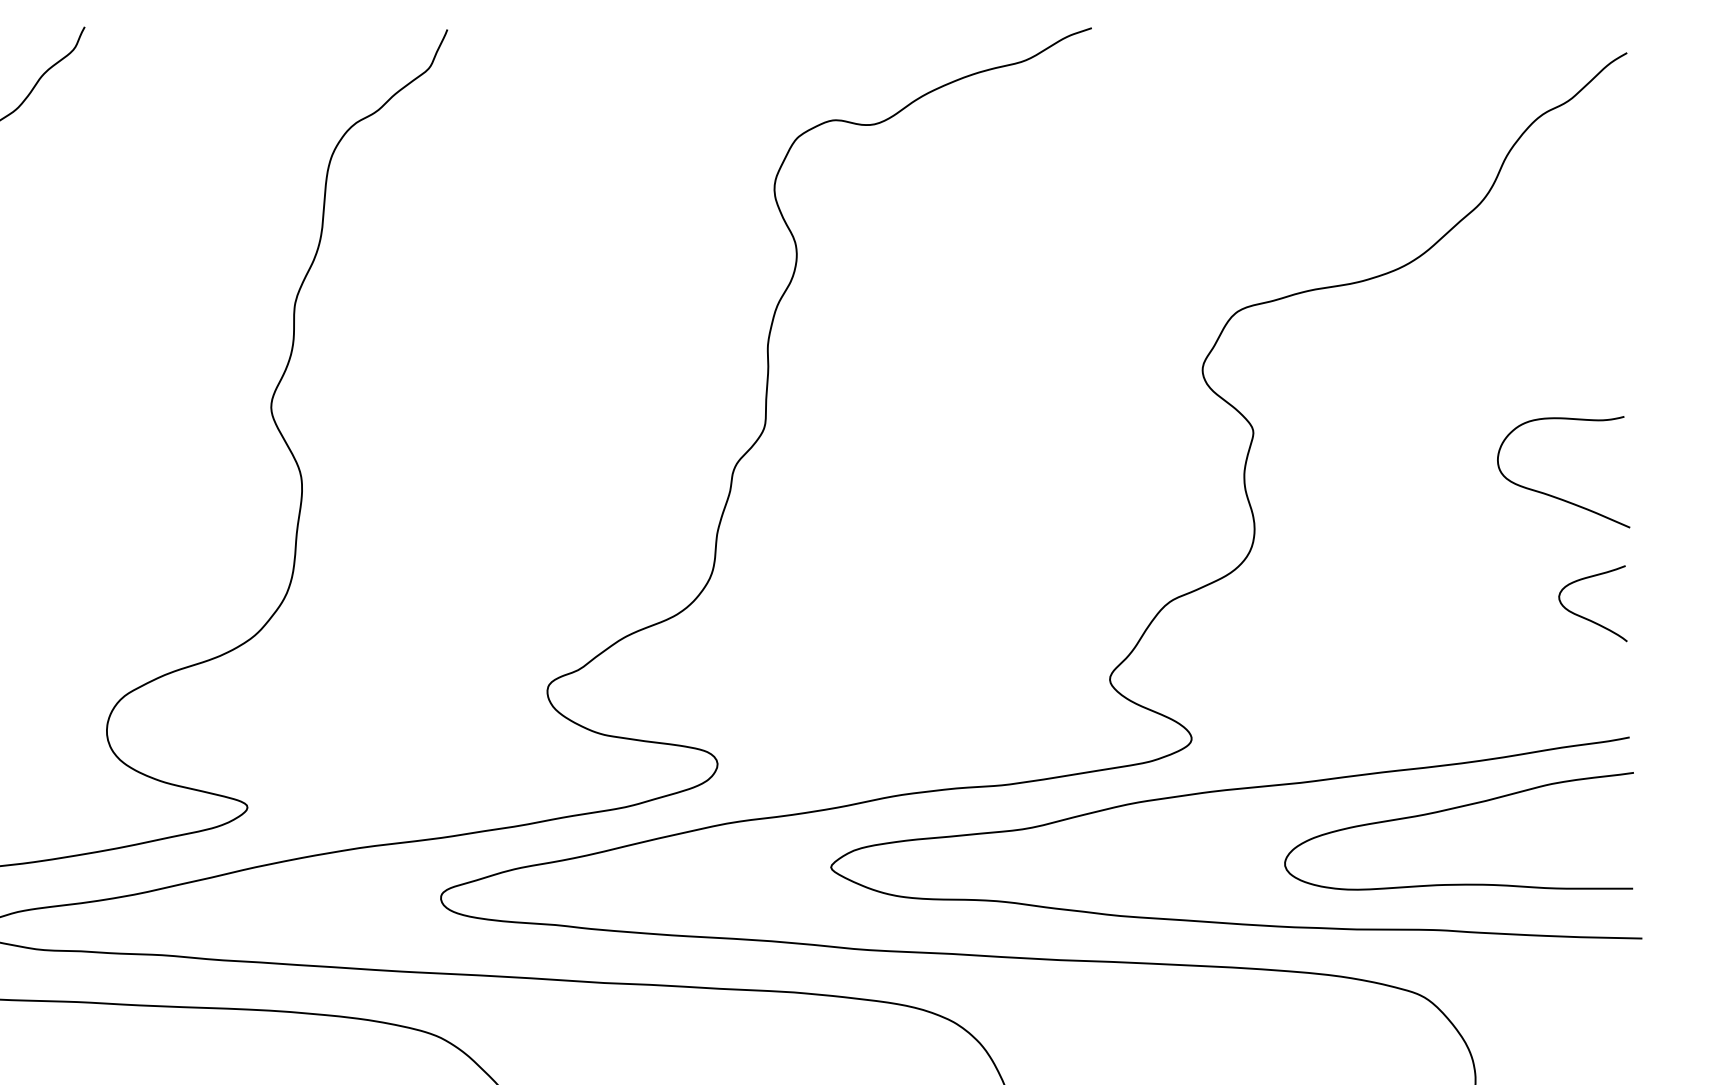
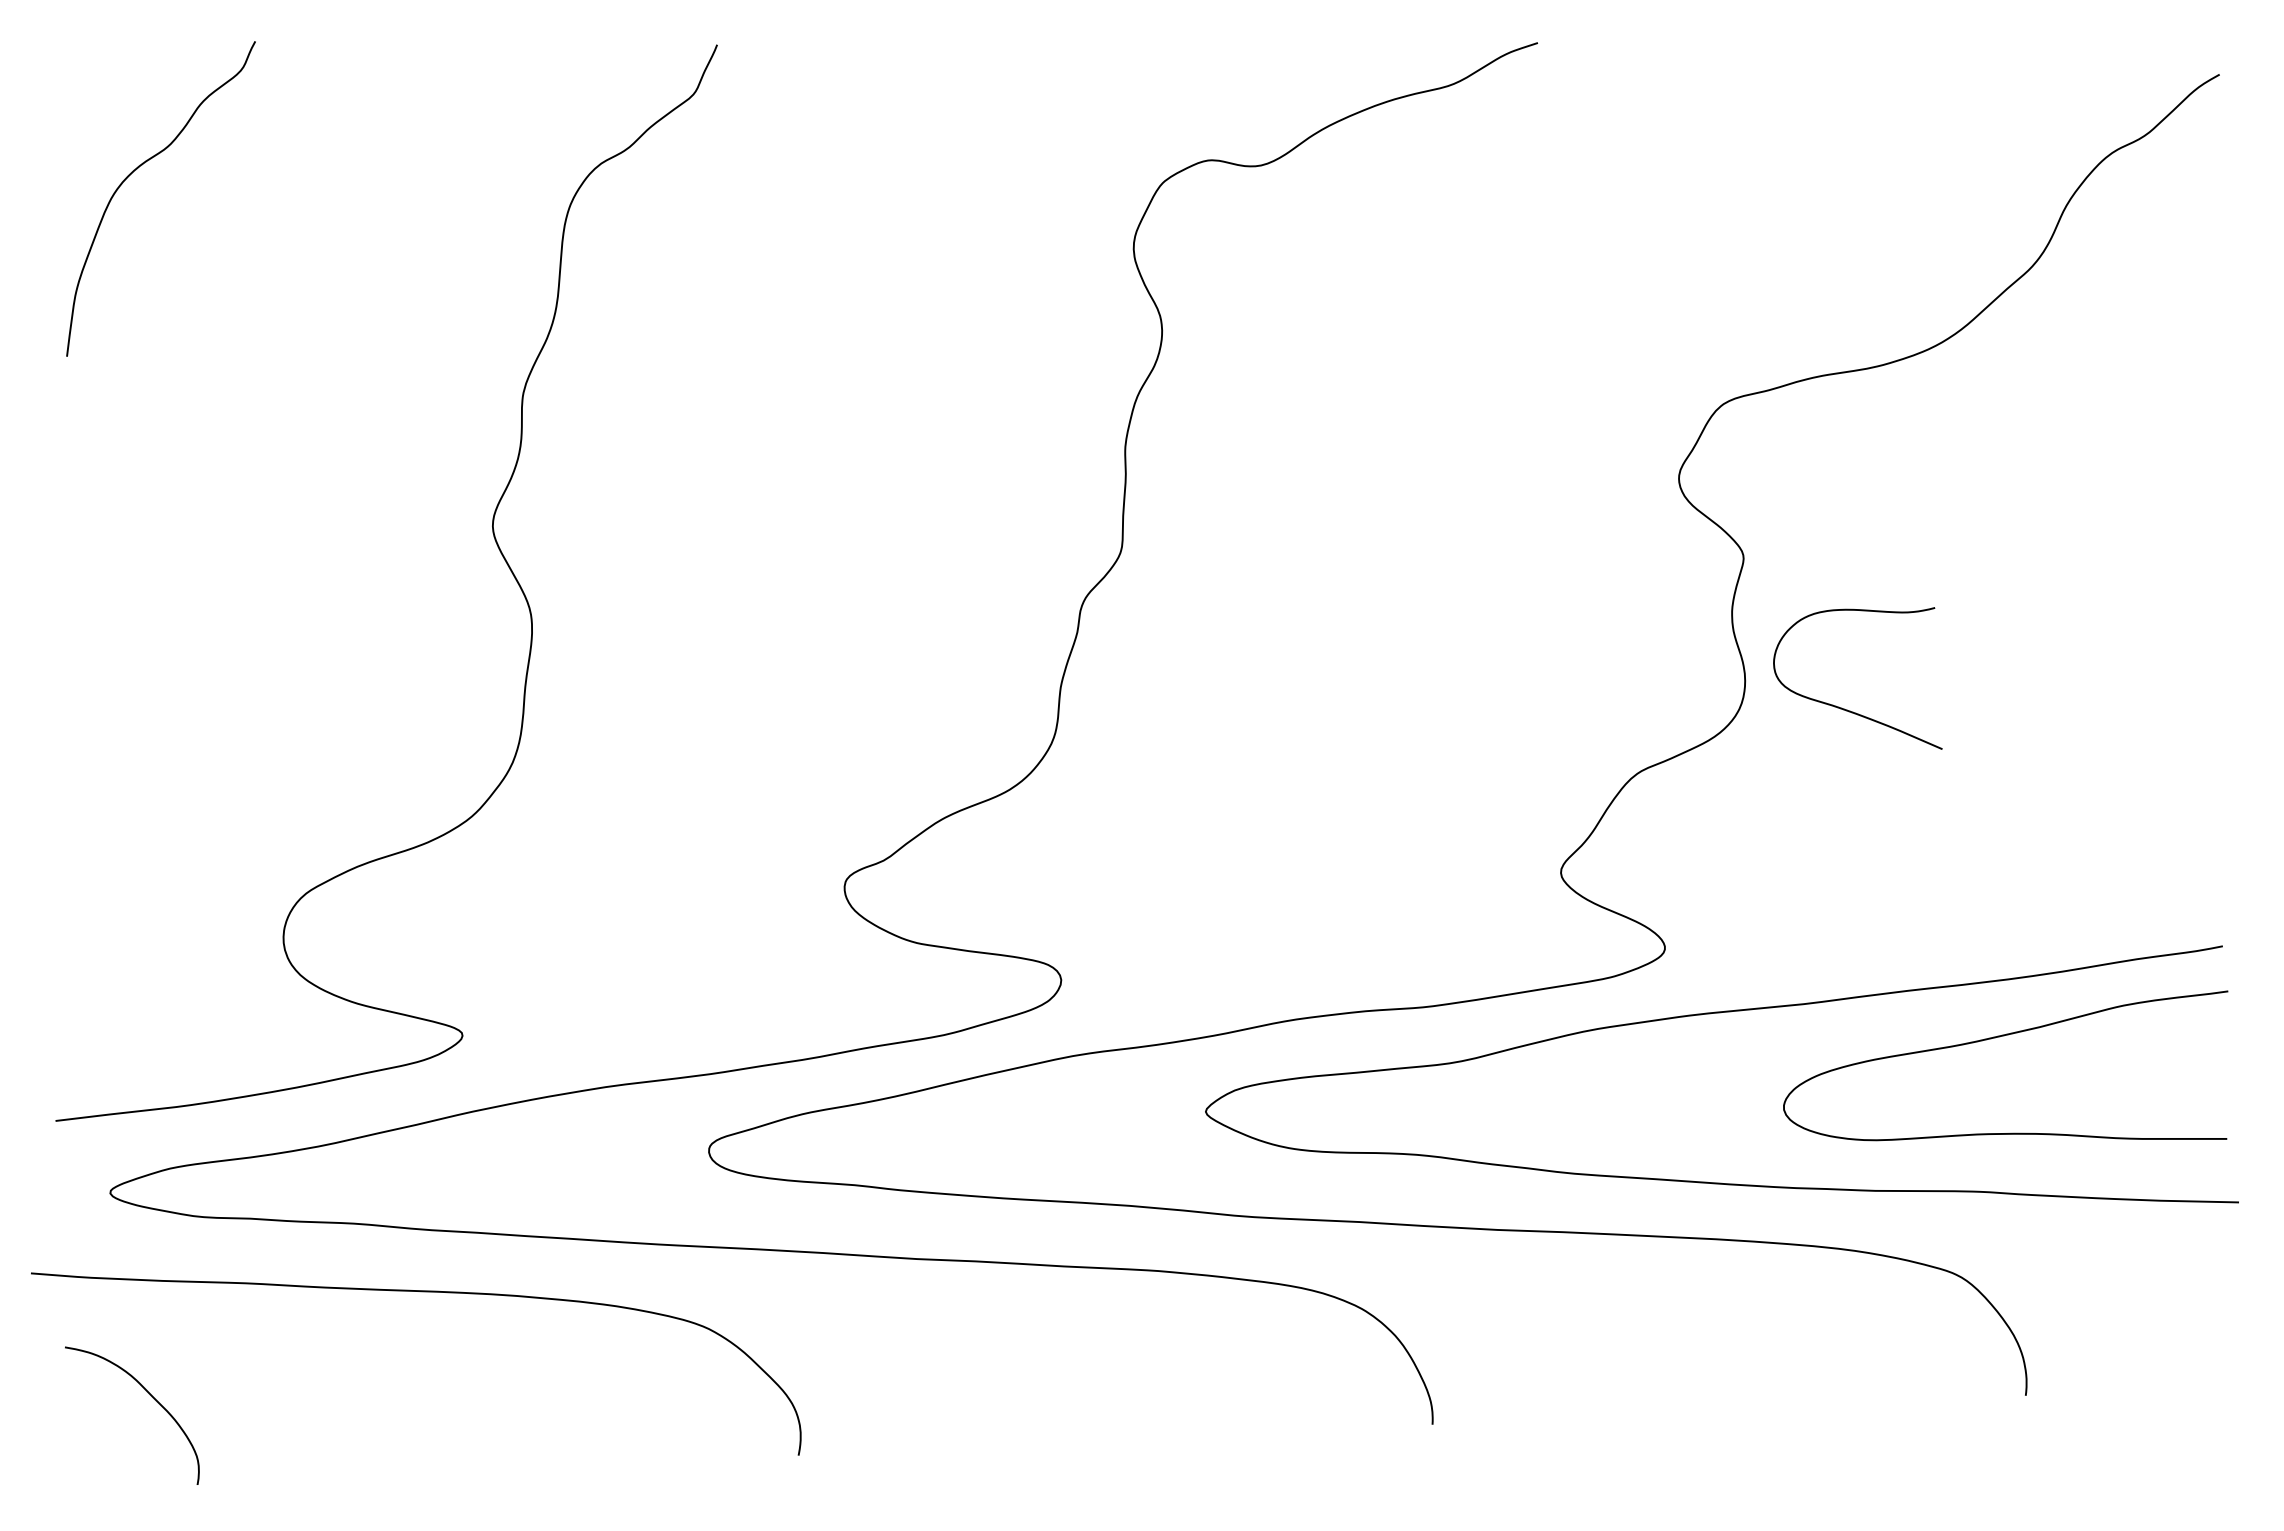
curve: (1555, 496) -> (1847, 709), moved
curve: (1585, 617) -> (2166, 793), removed

